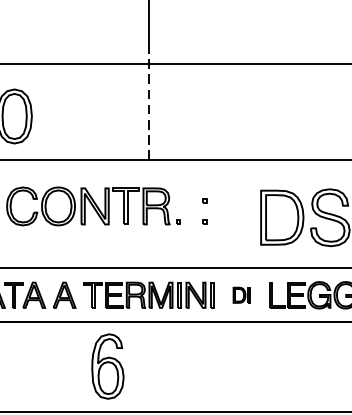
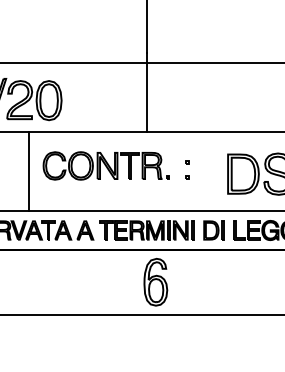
line: (148, 105) -> (146, 92), dashed -> solid
part: (241, 295) -> (213, 230), size x1.67
part: (107, 366) -> (155, 282), moved

